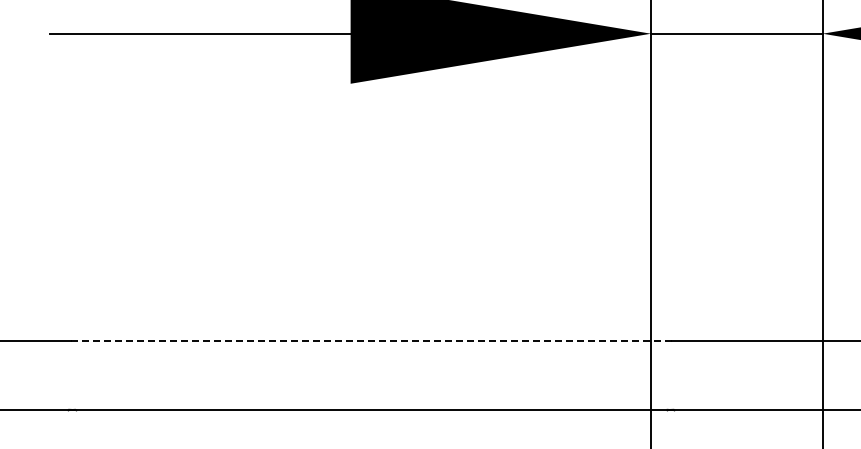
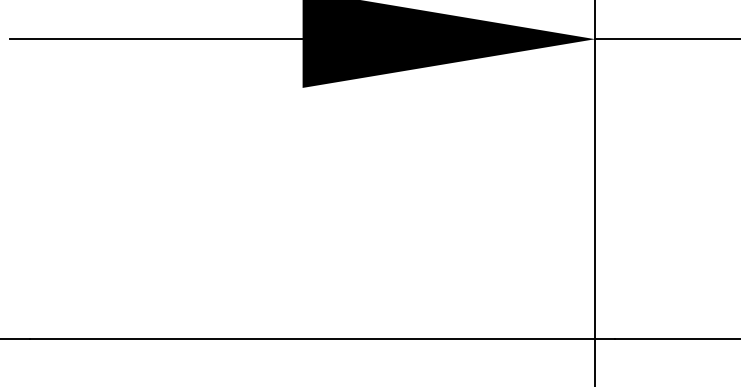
line: (371, 341) -> (322, 338), dashed -> solid

